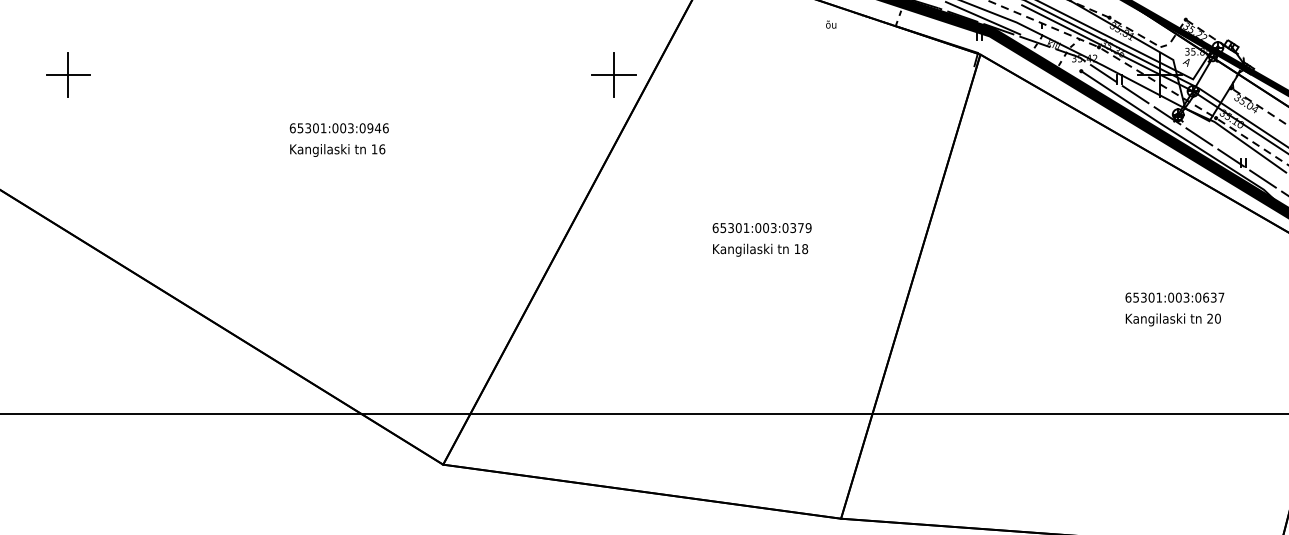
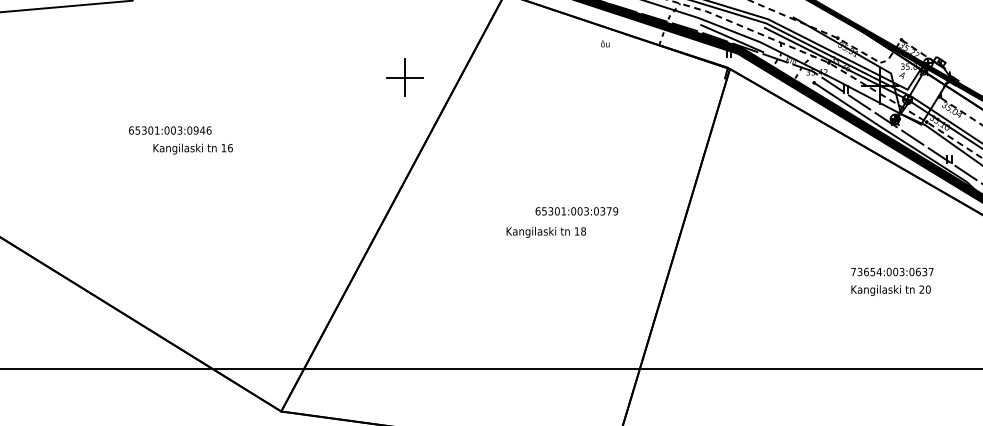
part: (613, 74) -> (404, 77), moved
text: (338, 128) -> (169, 130), moved
text: (761, 228) -> (576, 211), moved
text: (1143, 297) -> (866, 271), 65301:003:0637 -> 73654:003:0637

